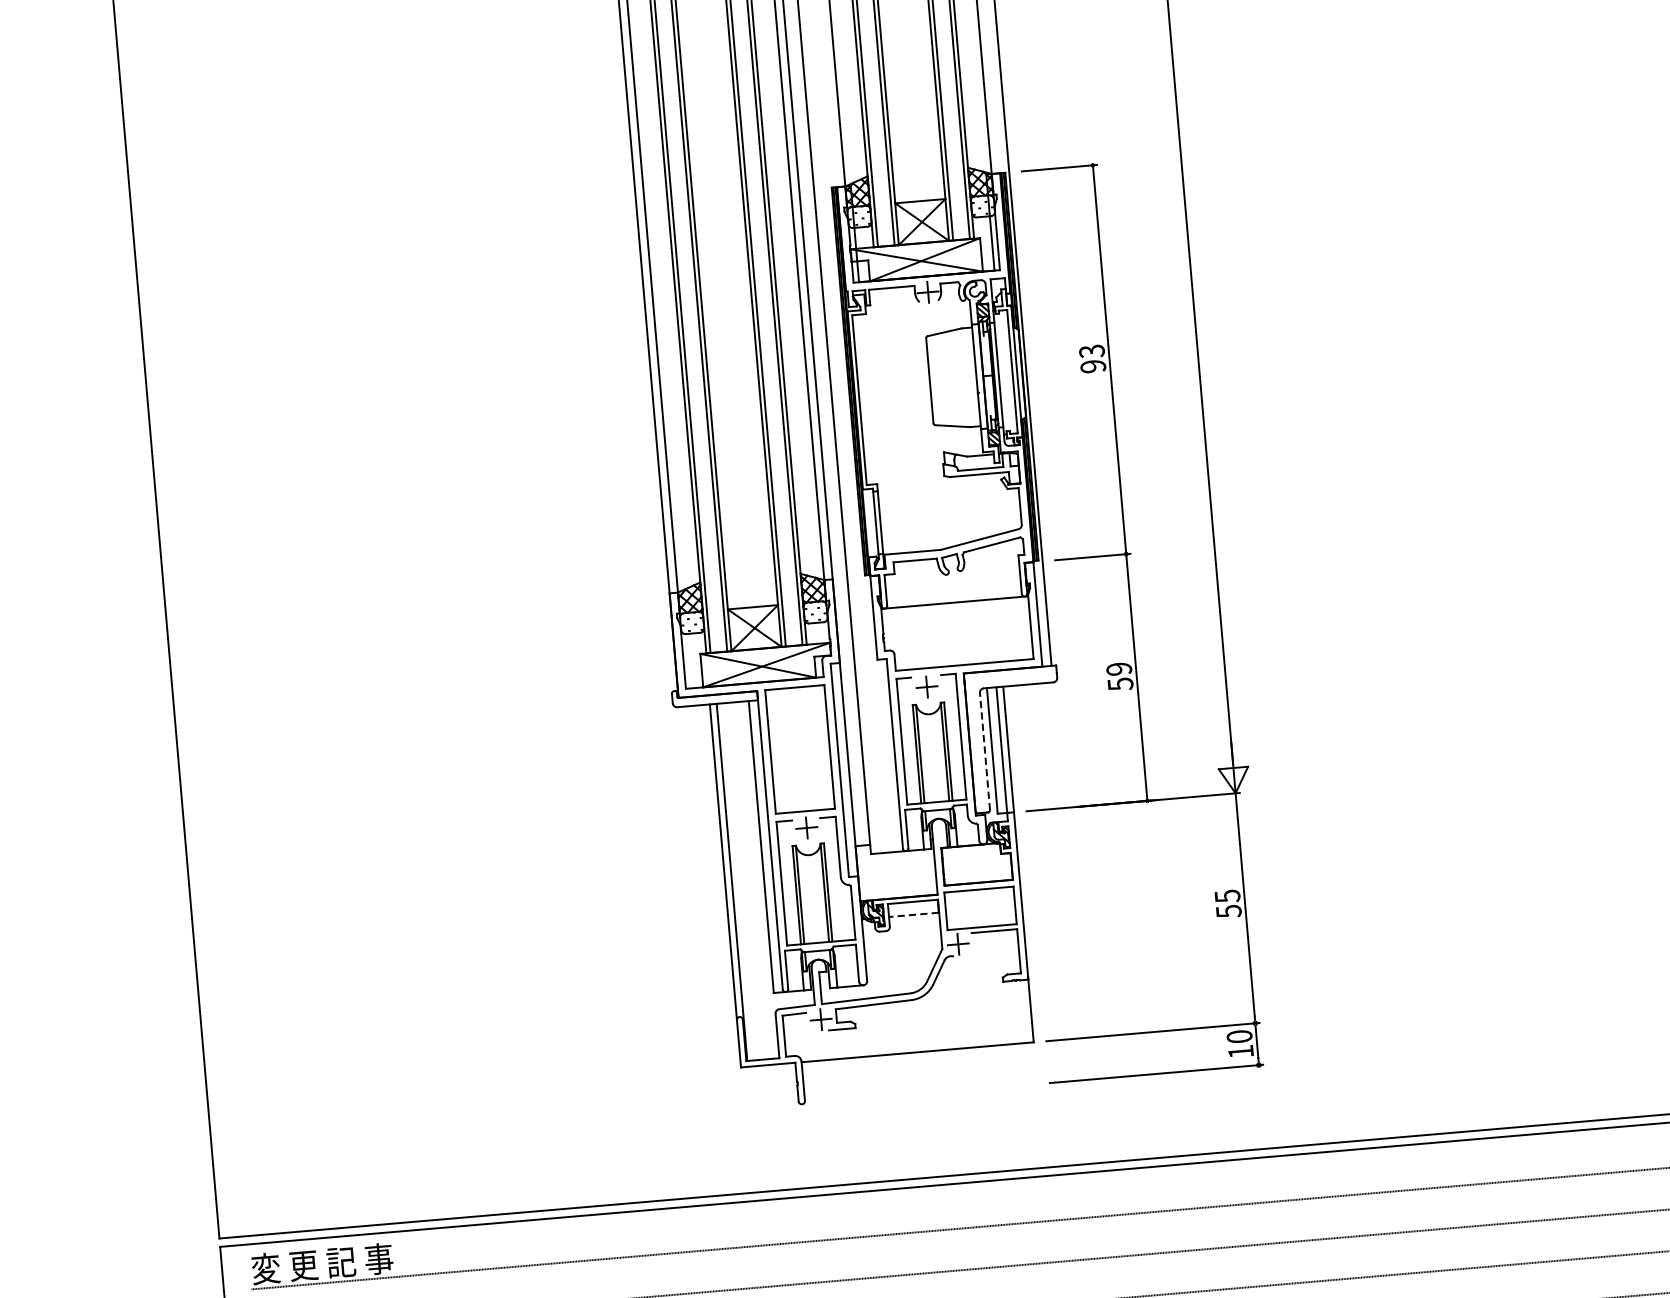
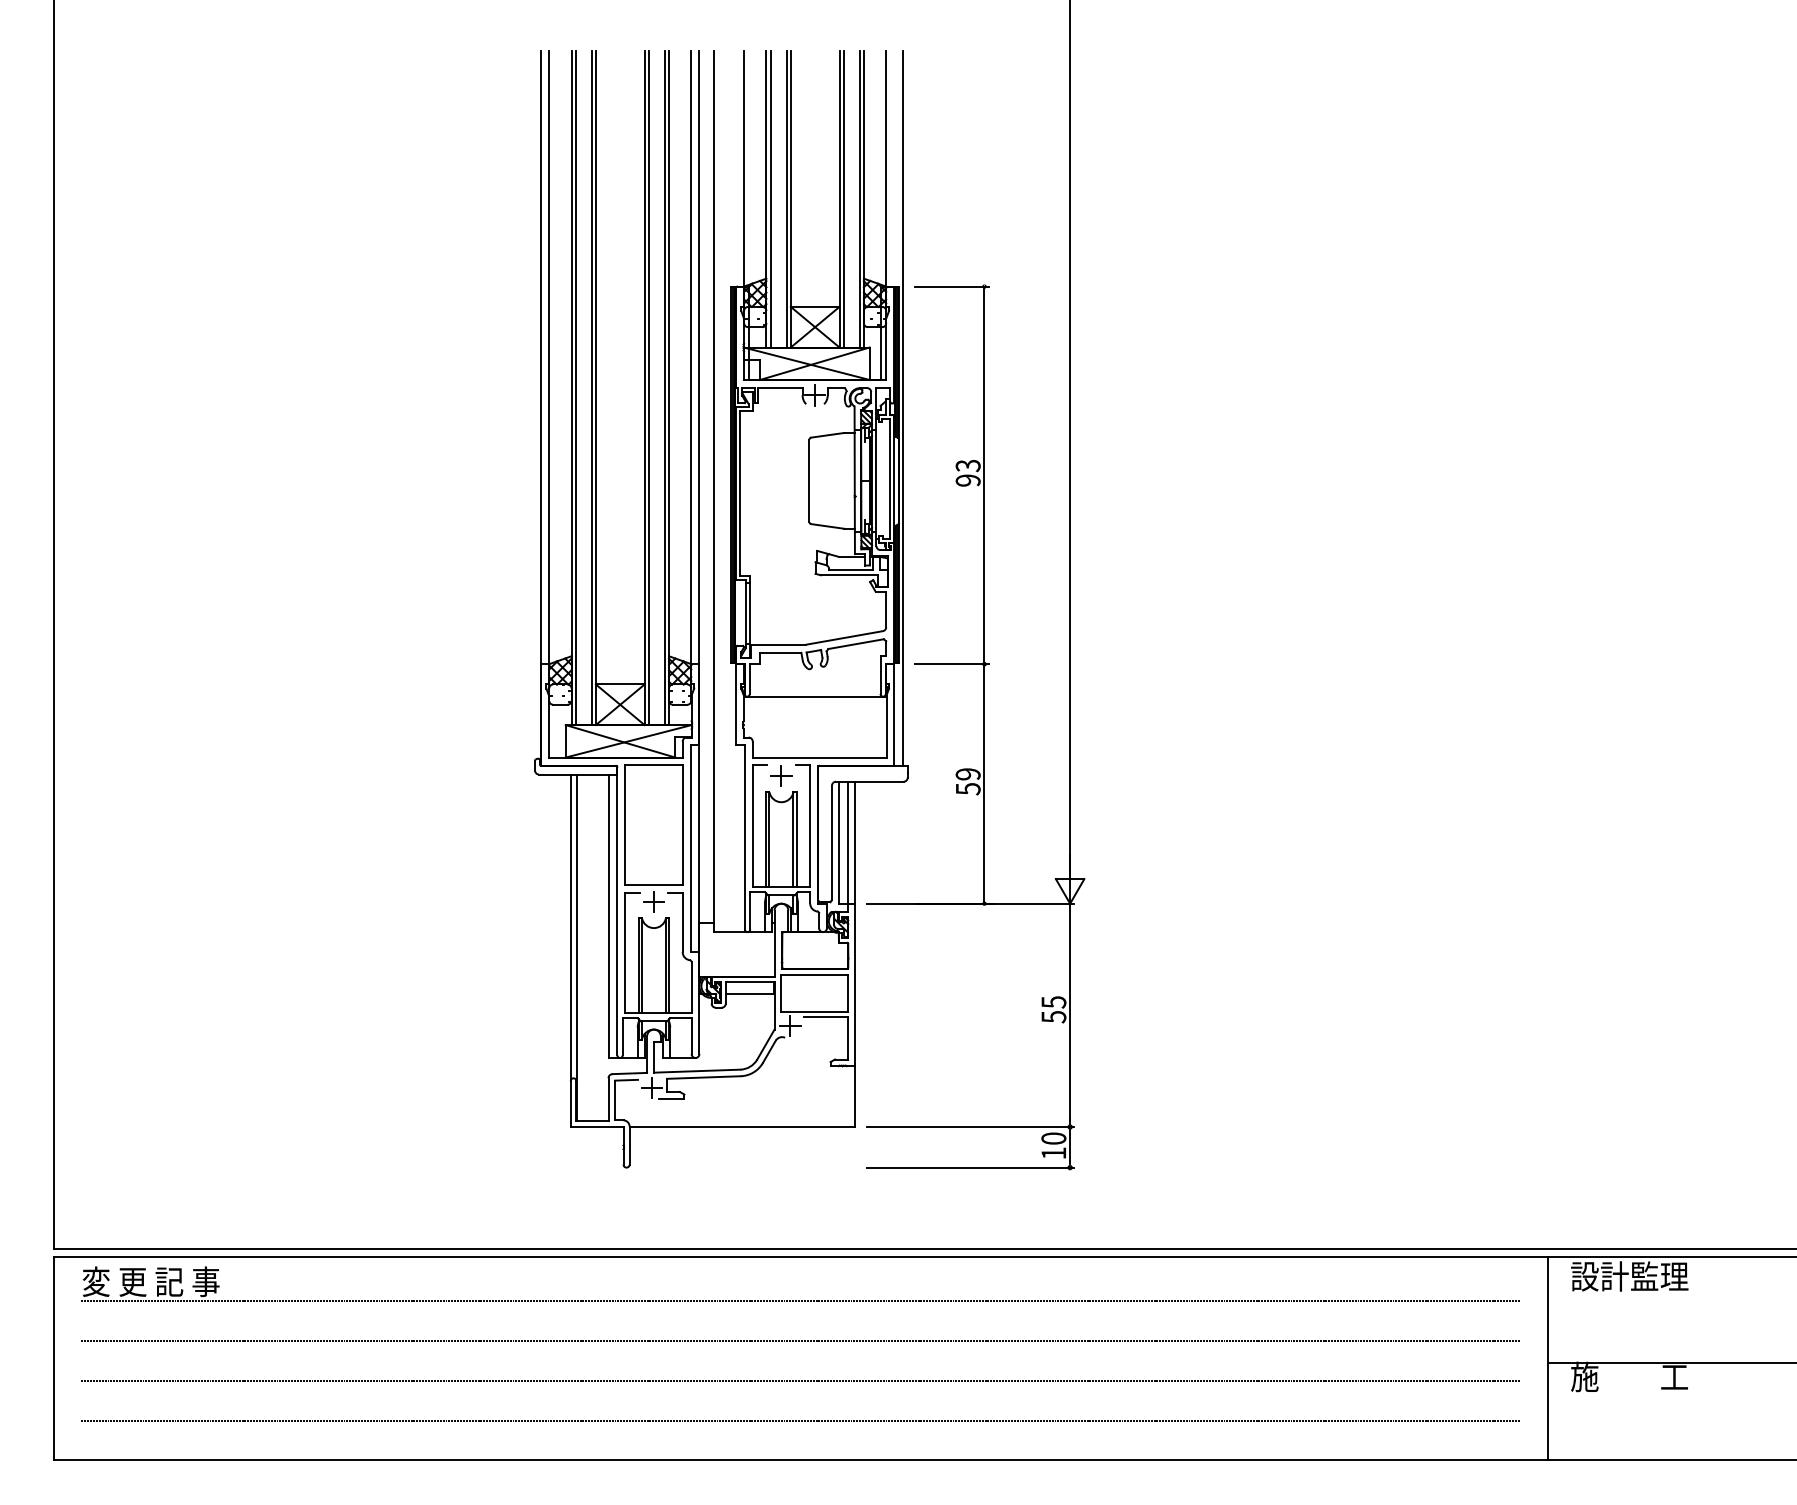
line: (985, 751) -> (832, 842), dashed -> solid
line: (913, 915) -> (749, 994), dashed -> solid

